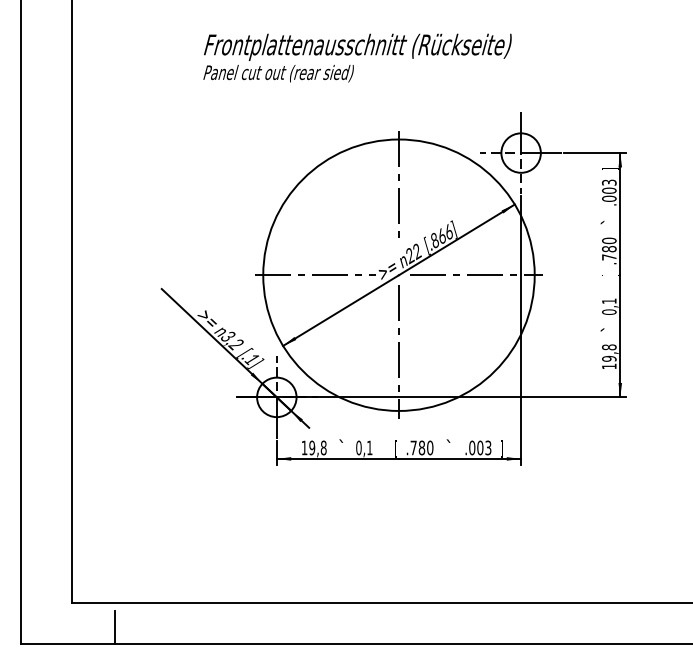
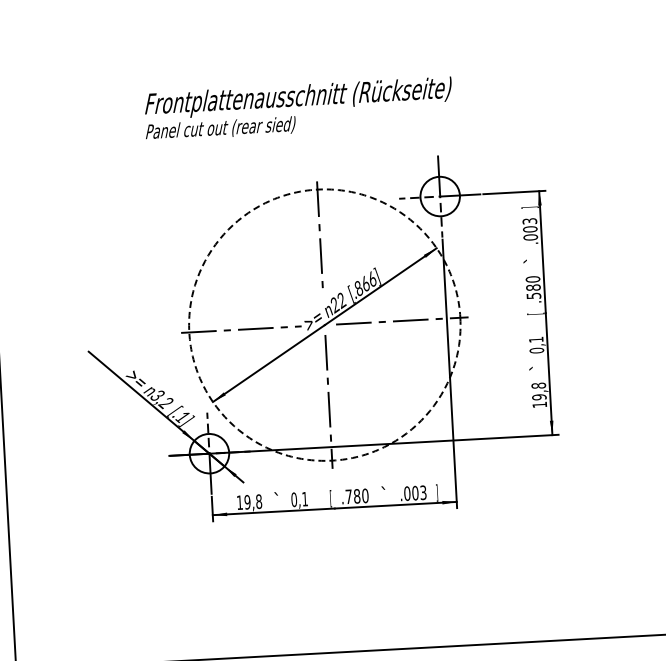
text: (357, 57) -> (298, 108), moved
text: (609, 257) -> (534, 296), .780 -> .580
circle: (398, 274) -> (324, 324), solid -> dashed

